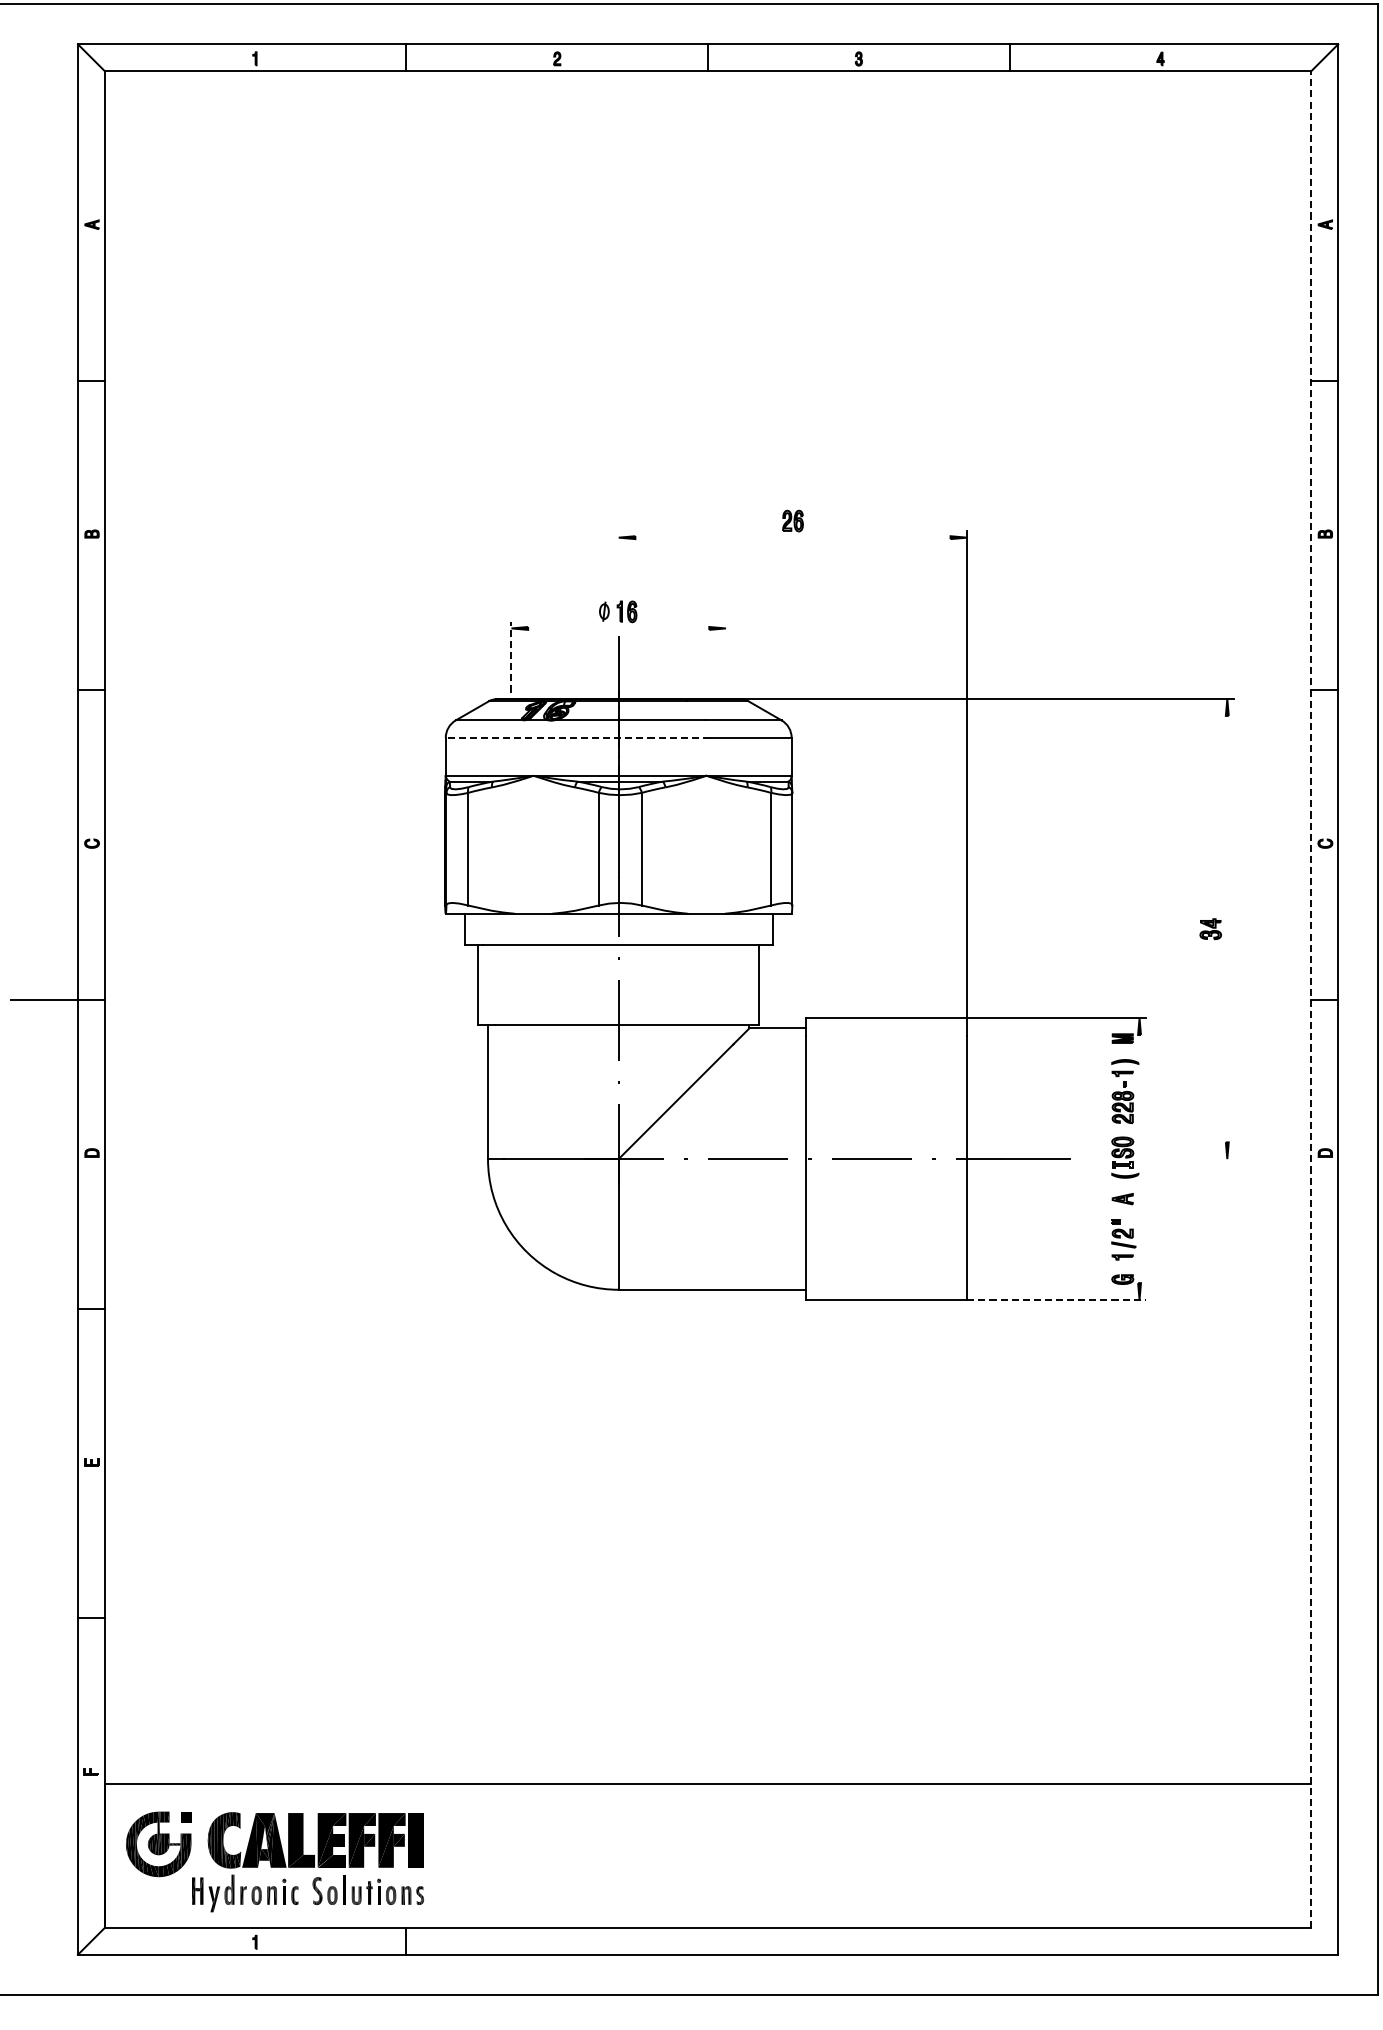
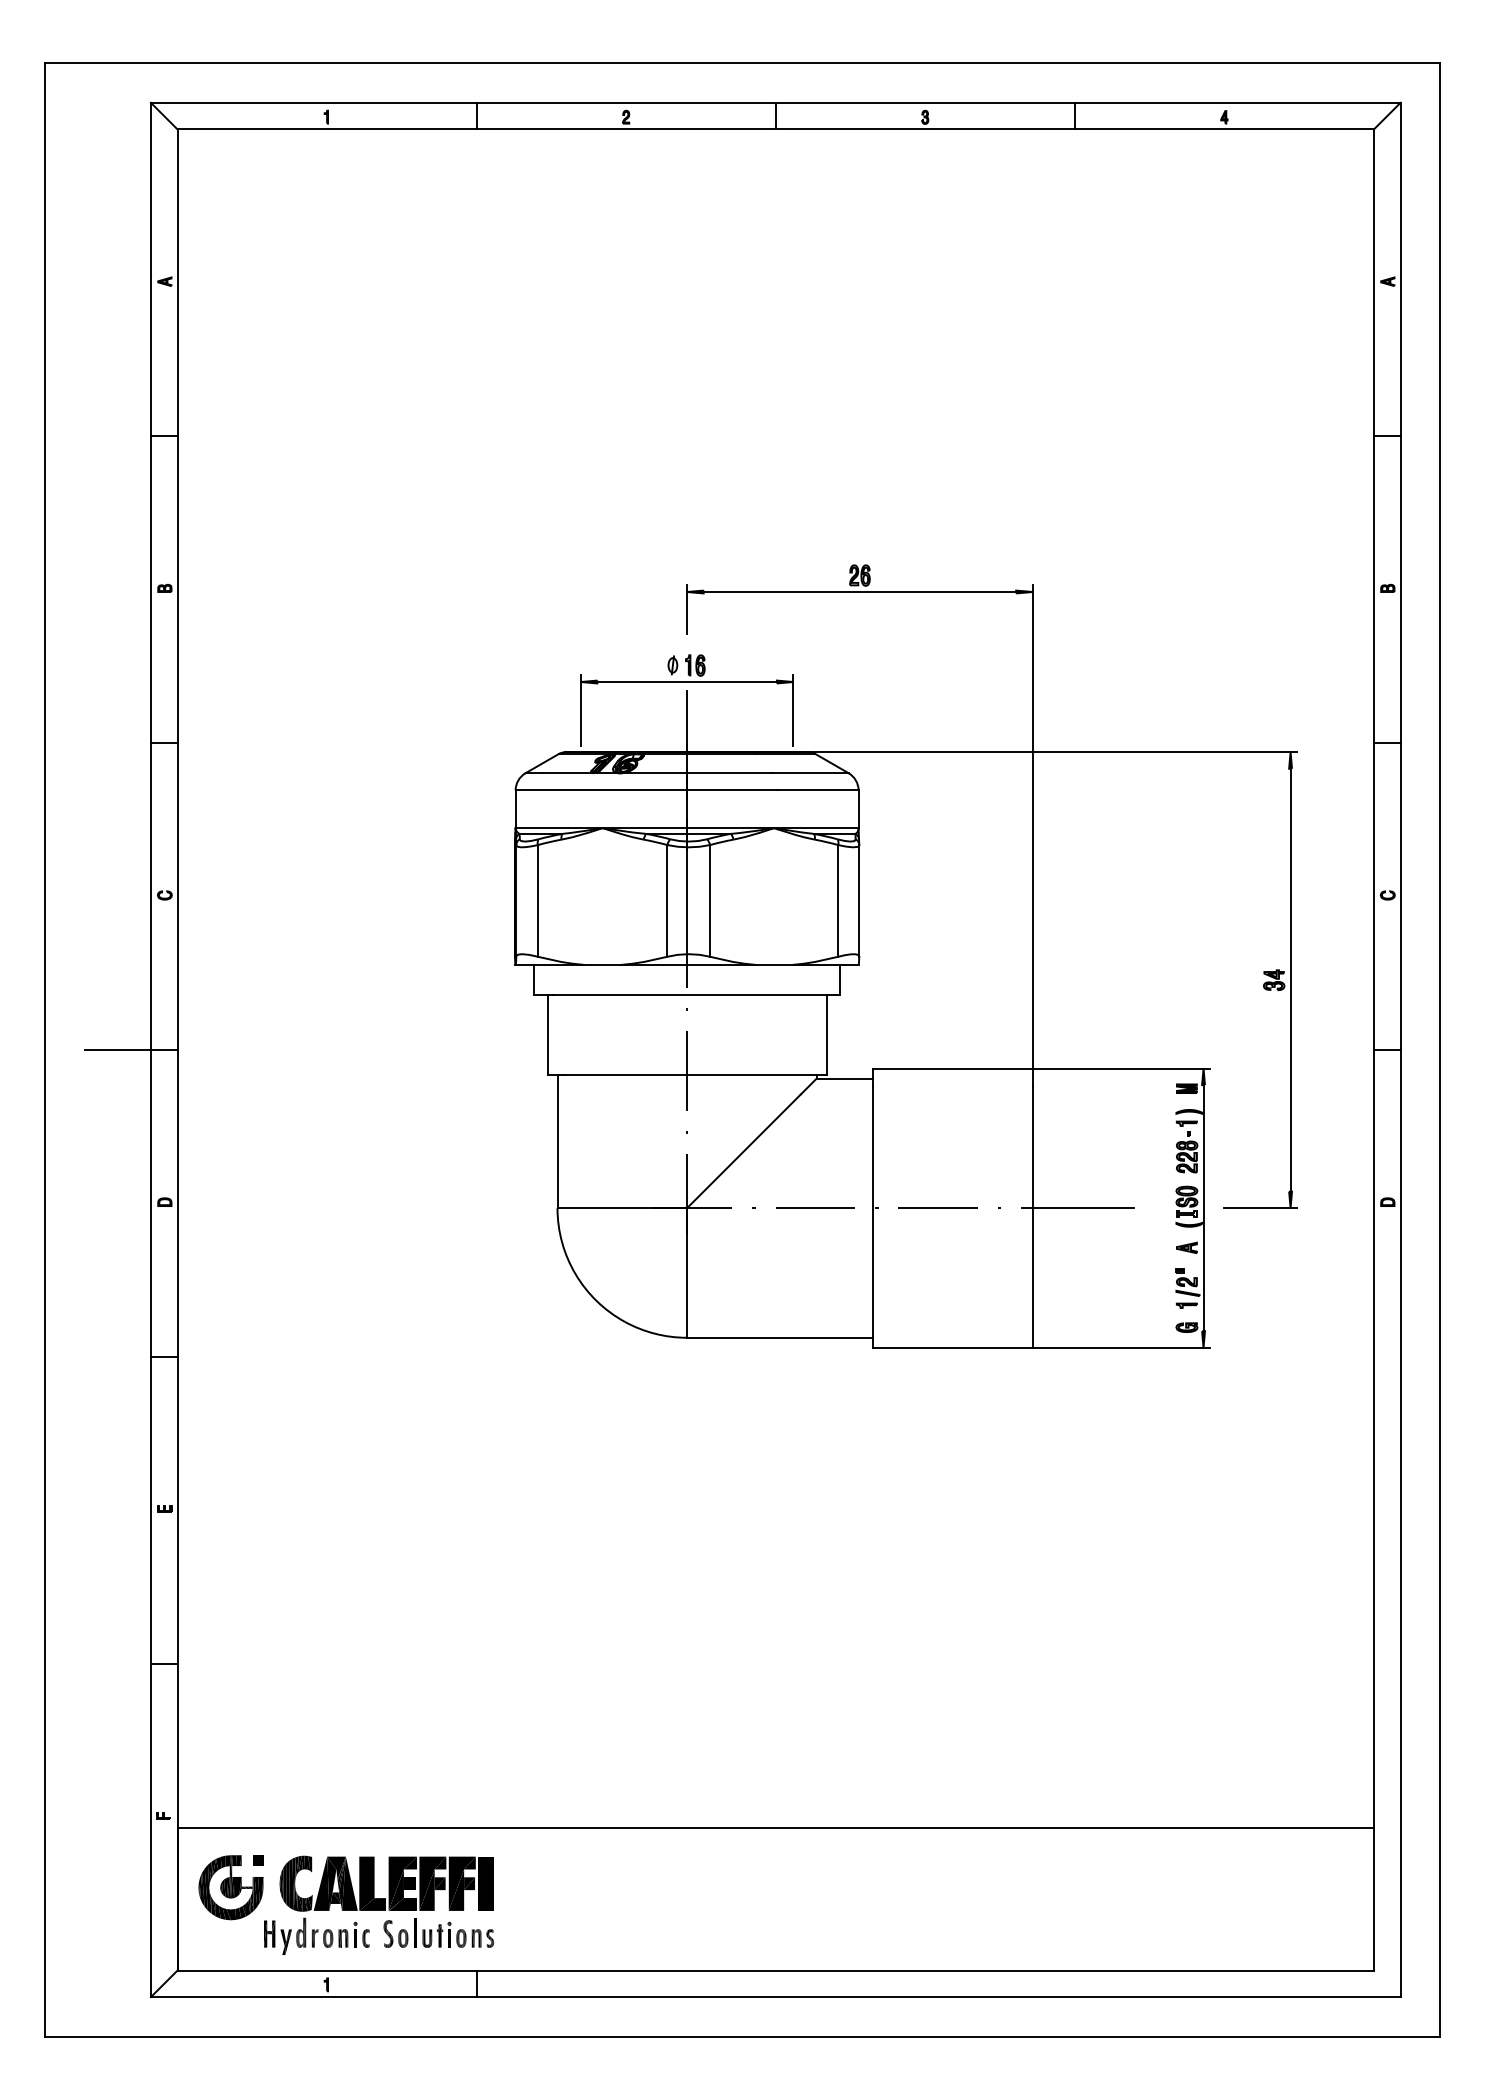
line: (792, 538) -> (859, 592), added
line: (619, 555) -> (687, 609), added
line: (618, 628) -> (686, 682), added
line: (511, 656) -> (580, 709), dashed -> solid
line: (726, 657) -> (793, 710), added
line: (577, 737) -> (646, 790), dashed -> solid
line: (1227, 928) -> (1290, 979), added
line: (1310, 1000) -> (1373, 1050), dashed -> solid
line: (1139, 1159) -> (1203, 1208), added
line: (1196, 1159) -> (1260, 1208), added
line: (1056, 1299) -> (1121, 1347), dashed -> solid

